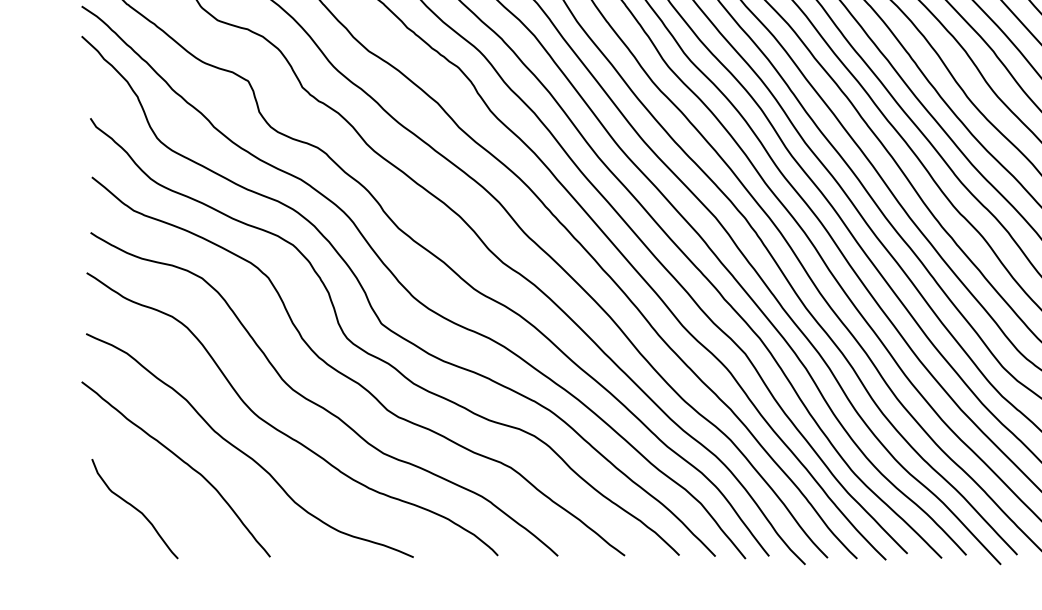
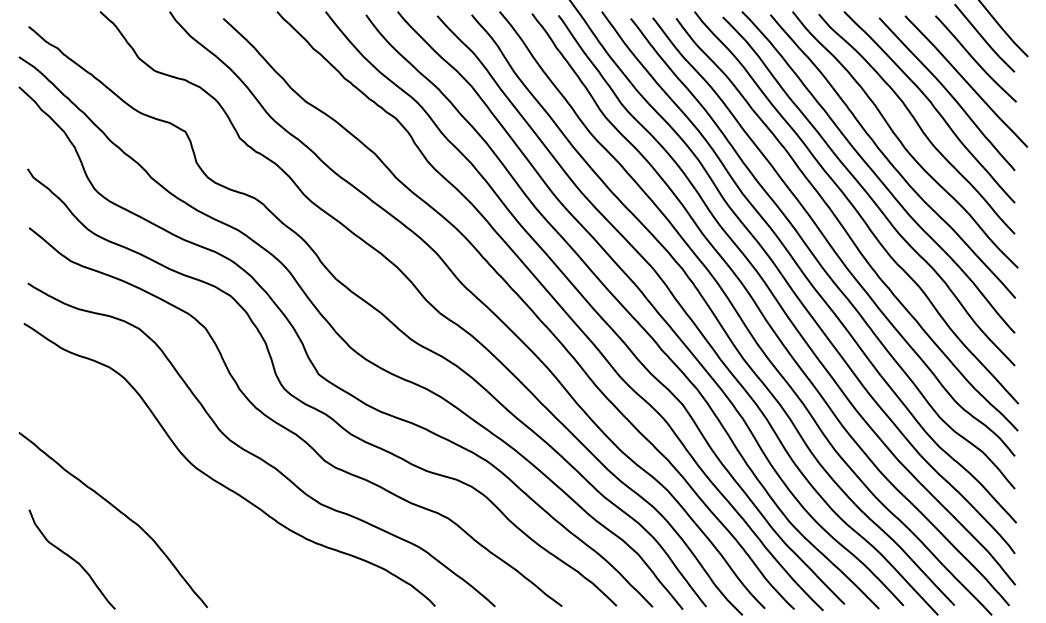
curve: (244, 451) -> (181, 502), removed

